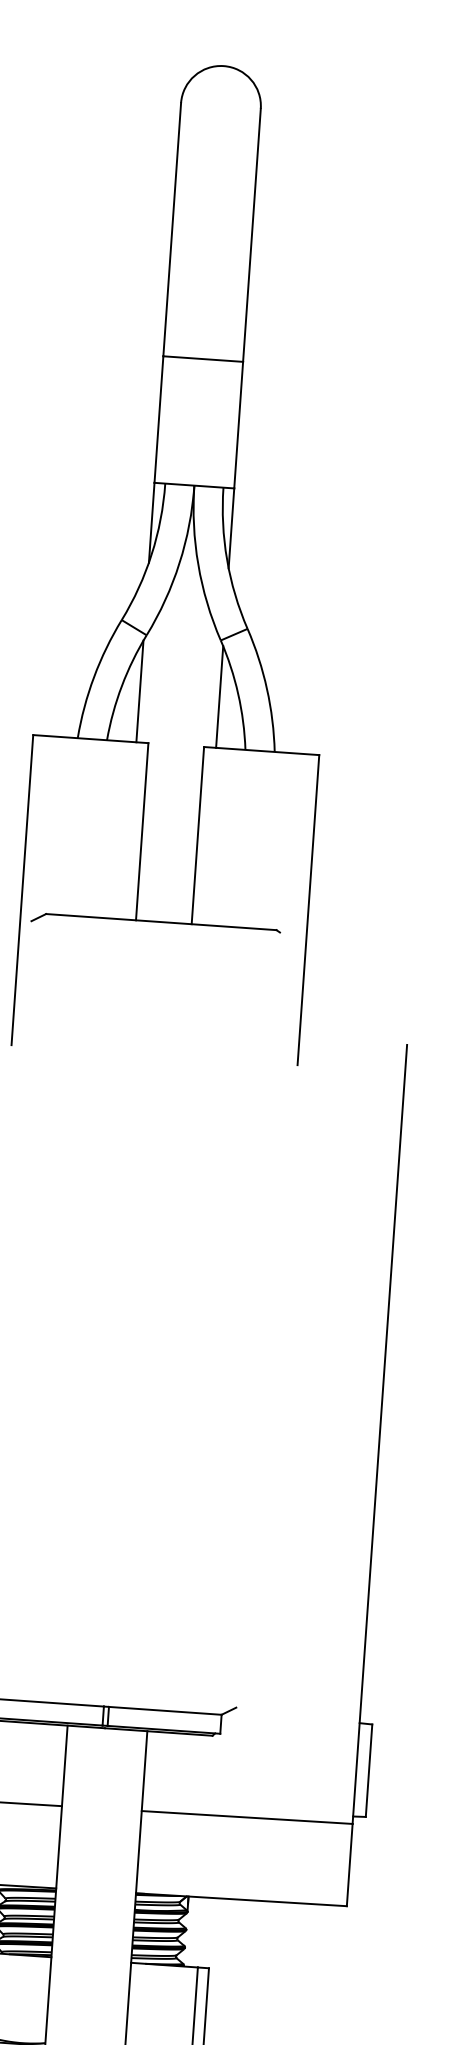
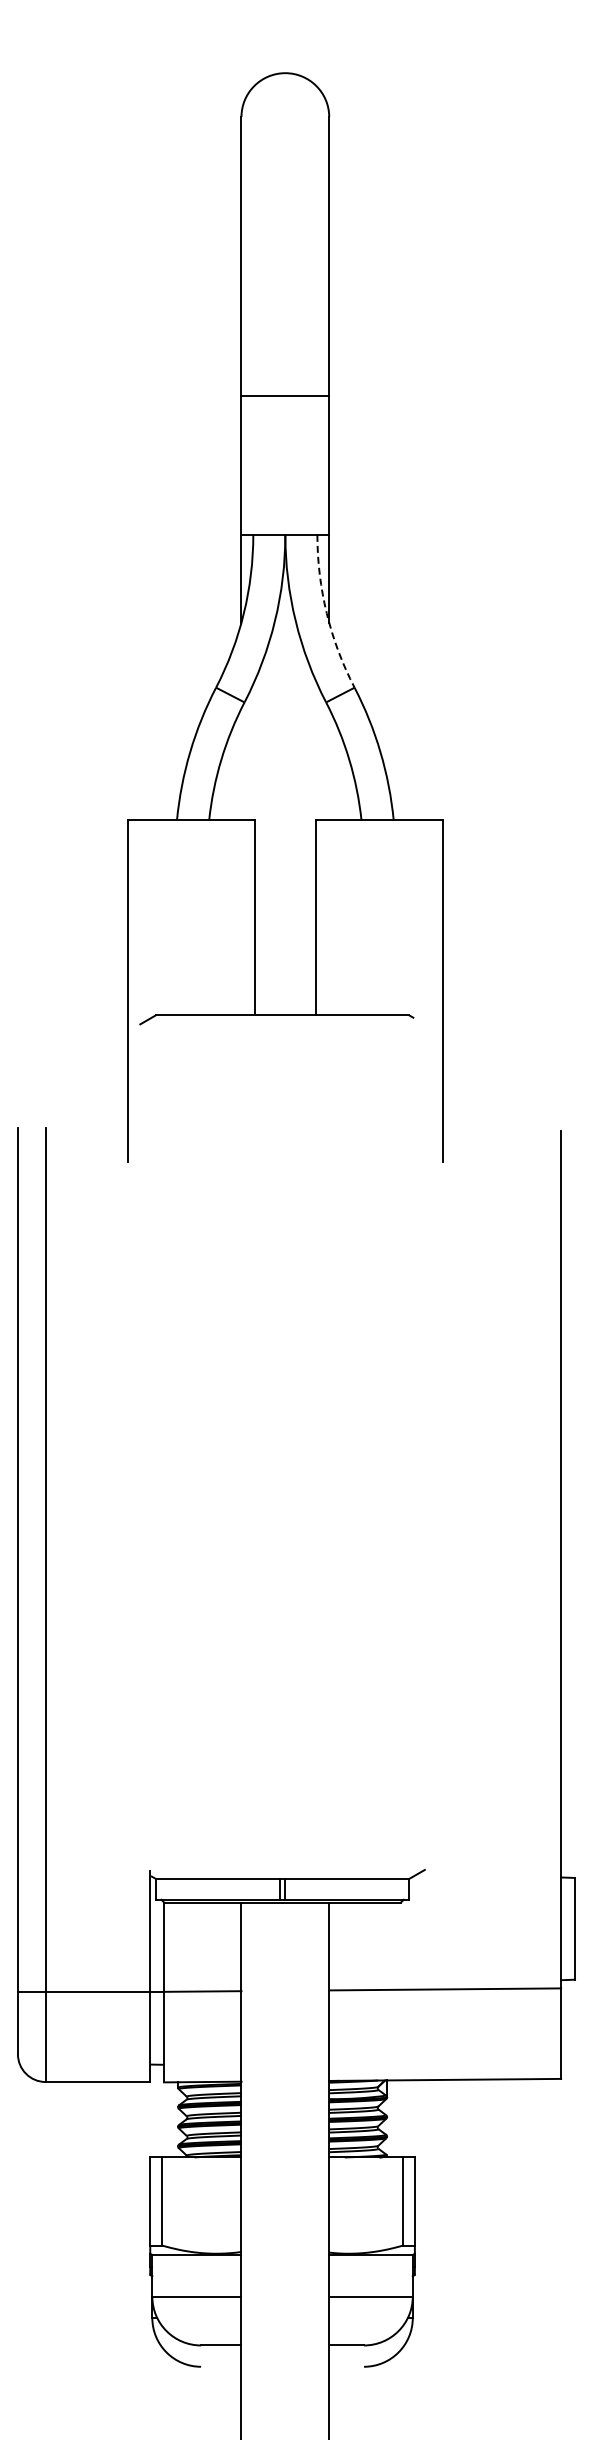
arc: (226, 559) -> (326, 613), solid -> dashed
line: (139, 691) -> (241, 764), removed
line: (219, 697) -> (329, 764), removed

